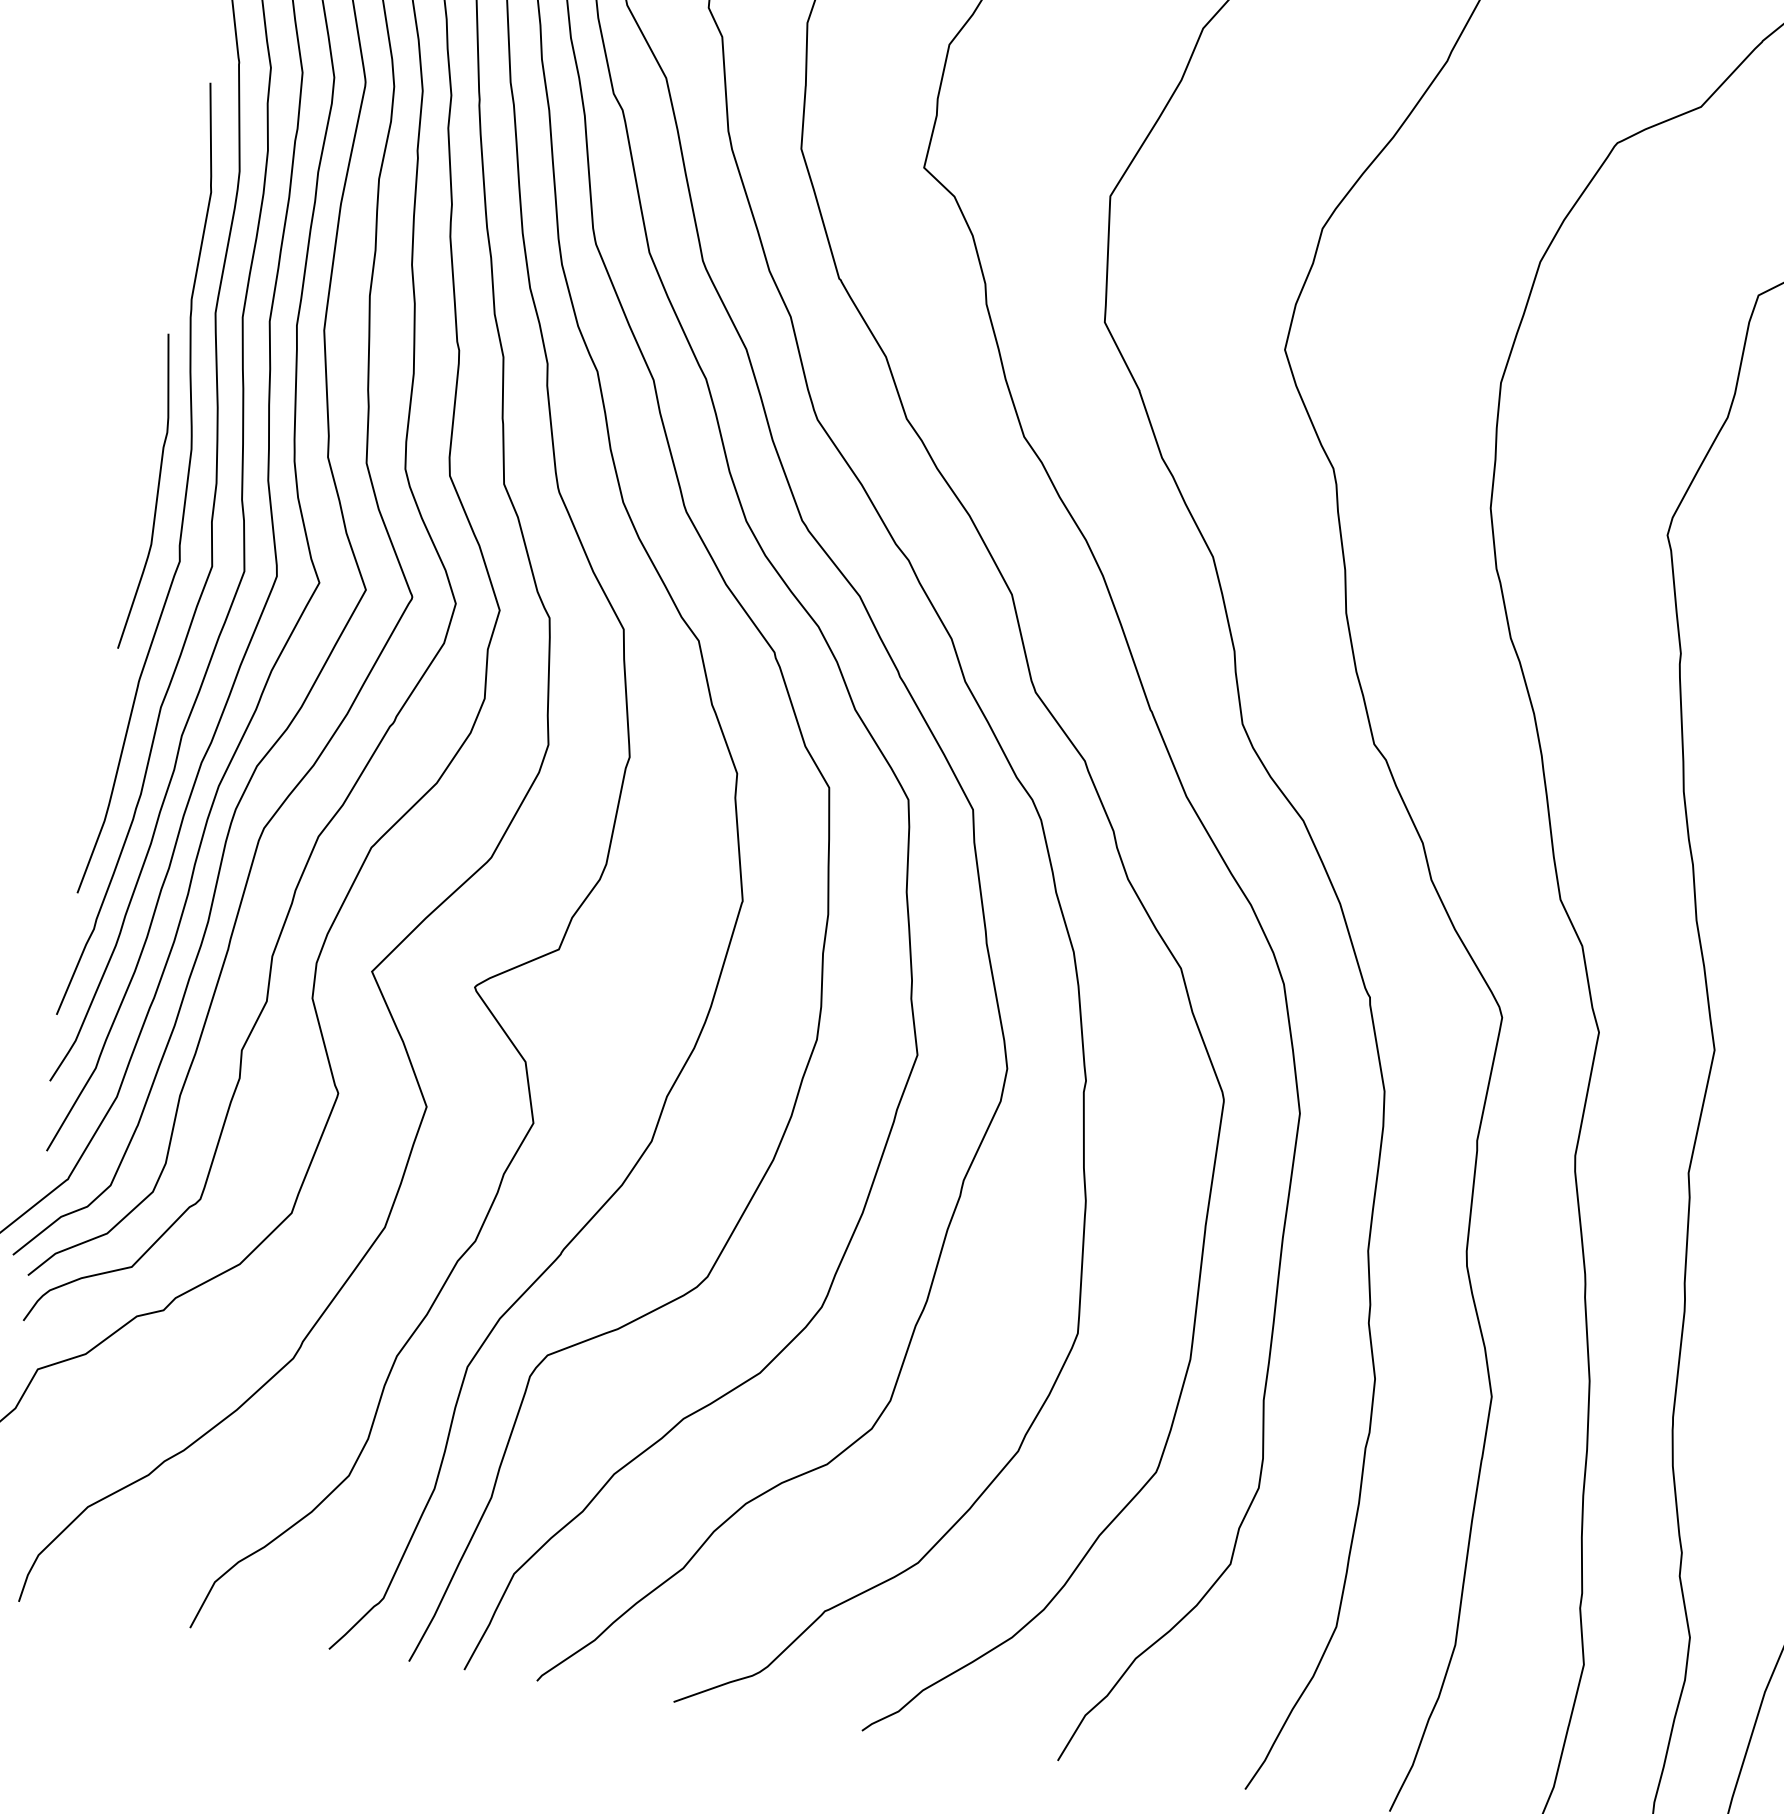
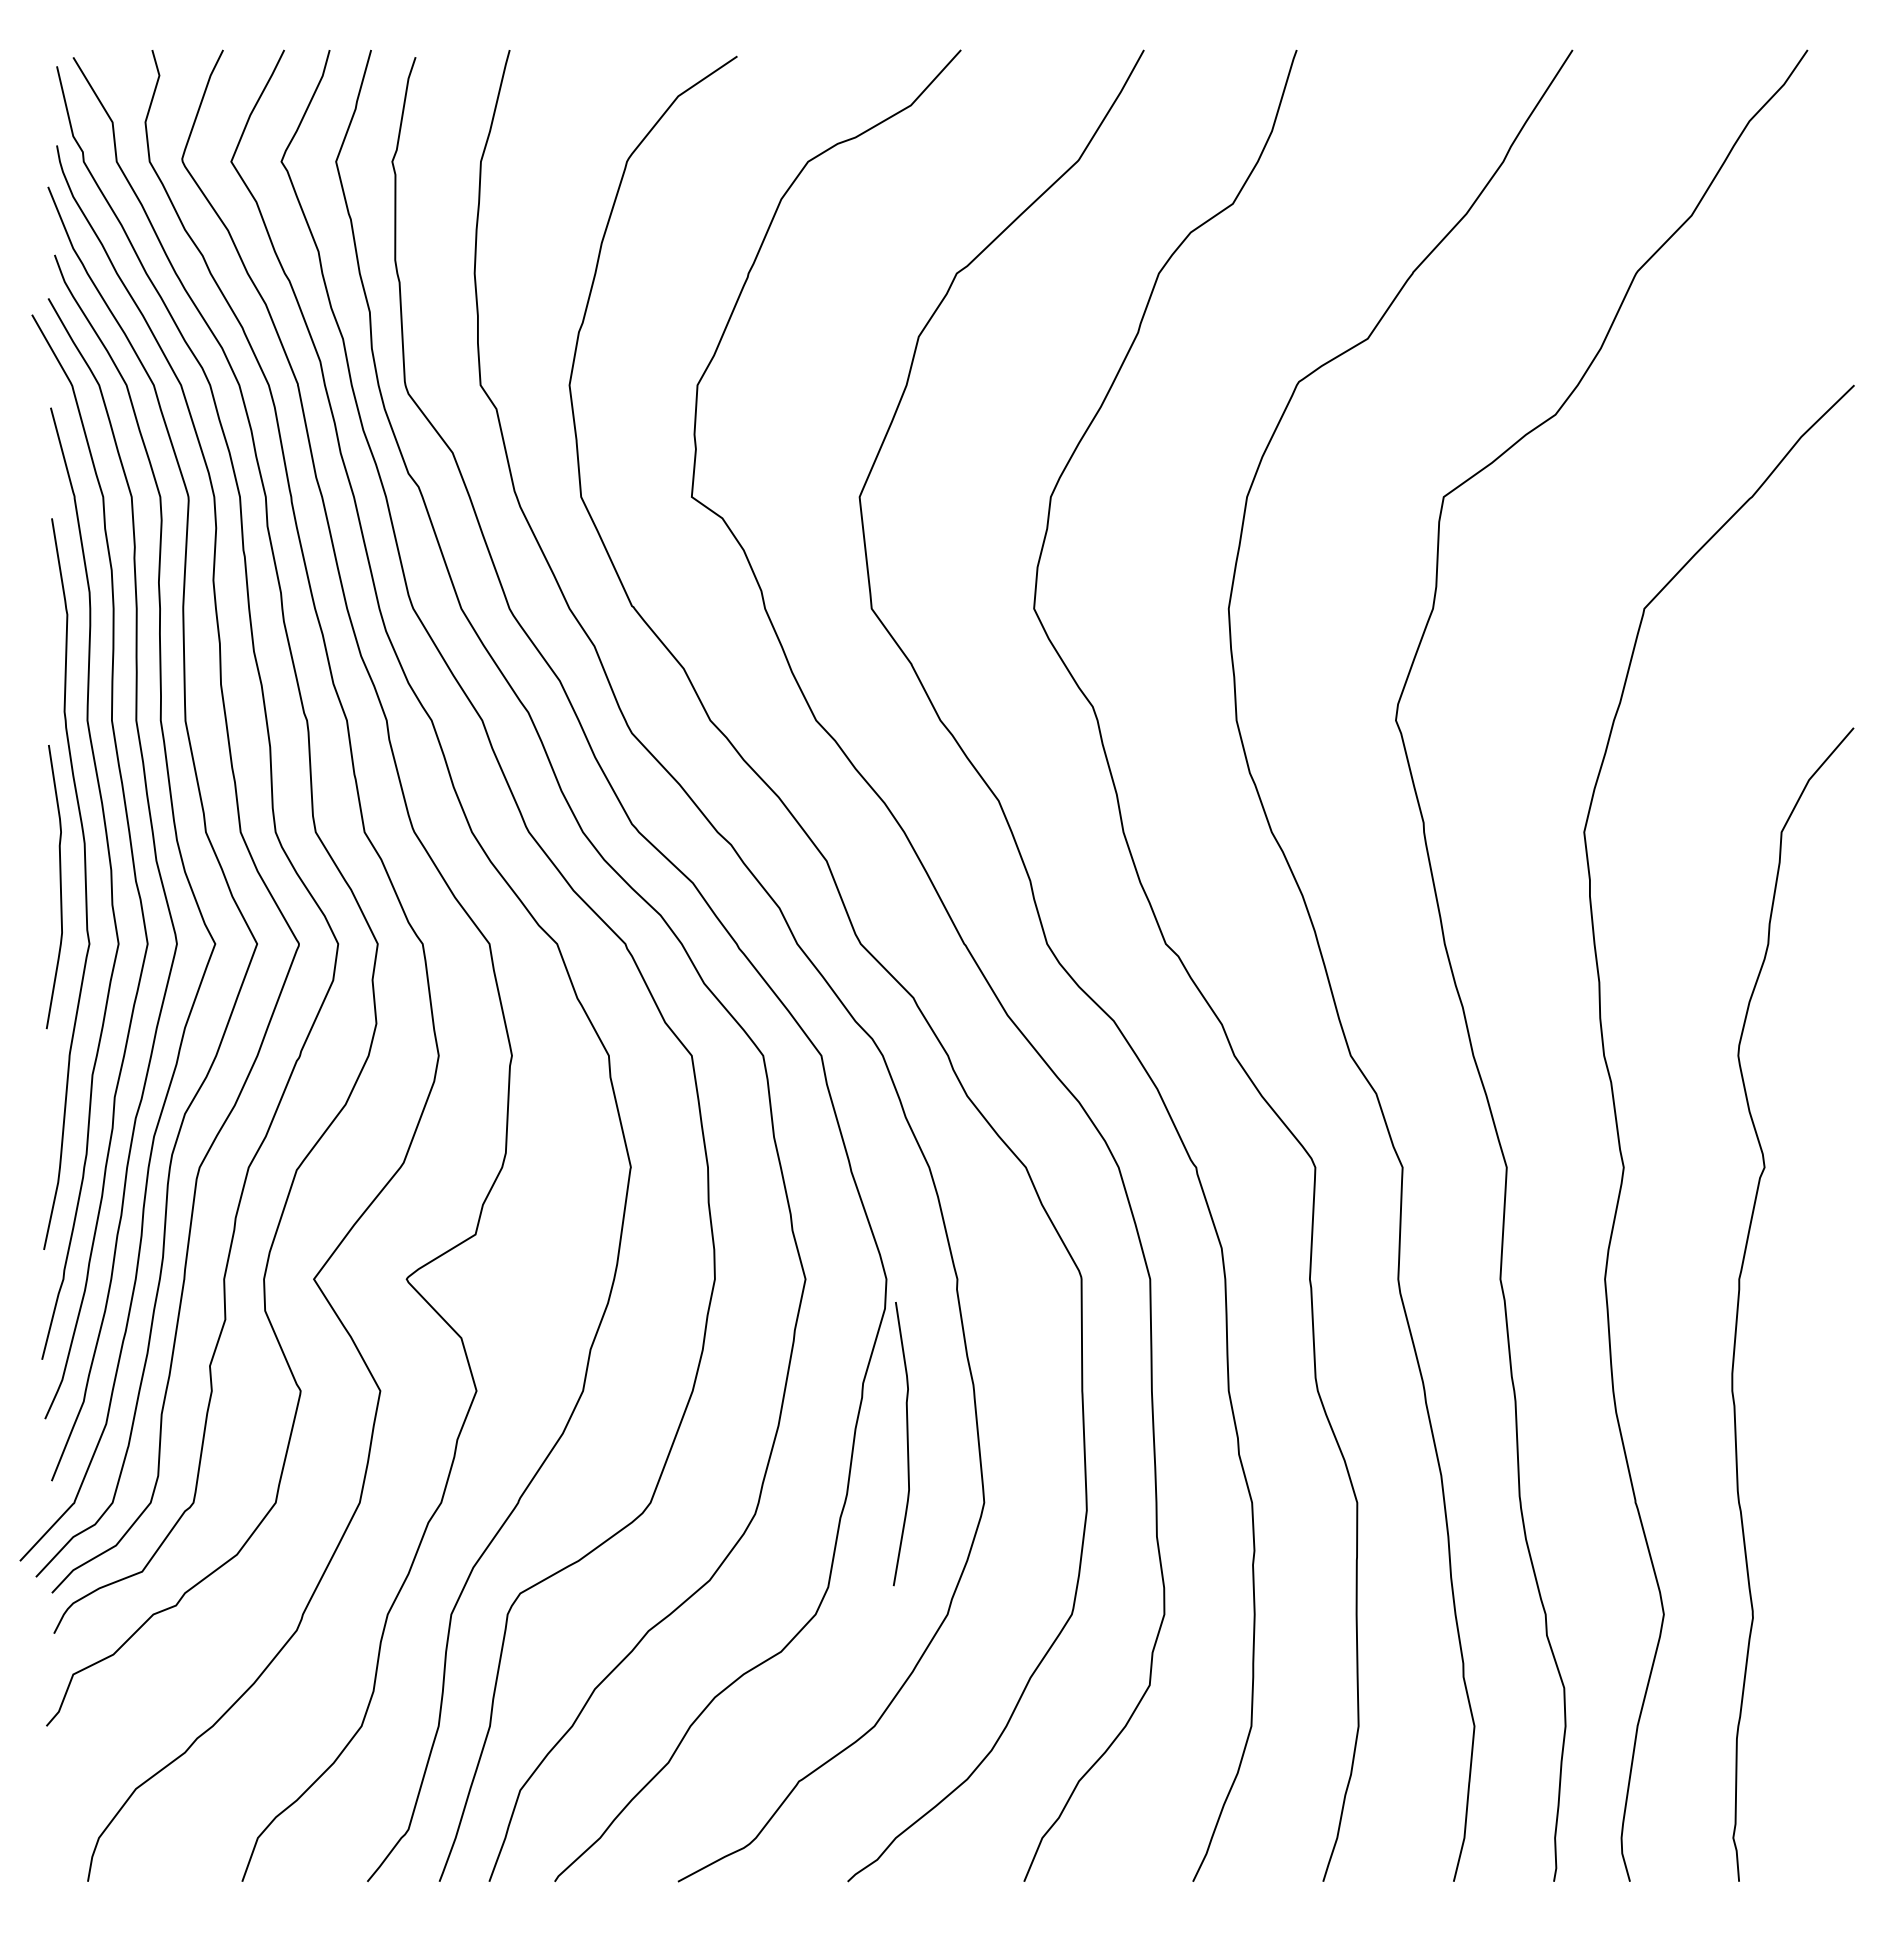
curve: (1001, 1252) -> (906, 1441), added

